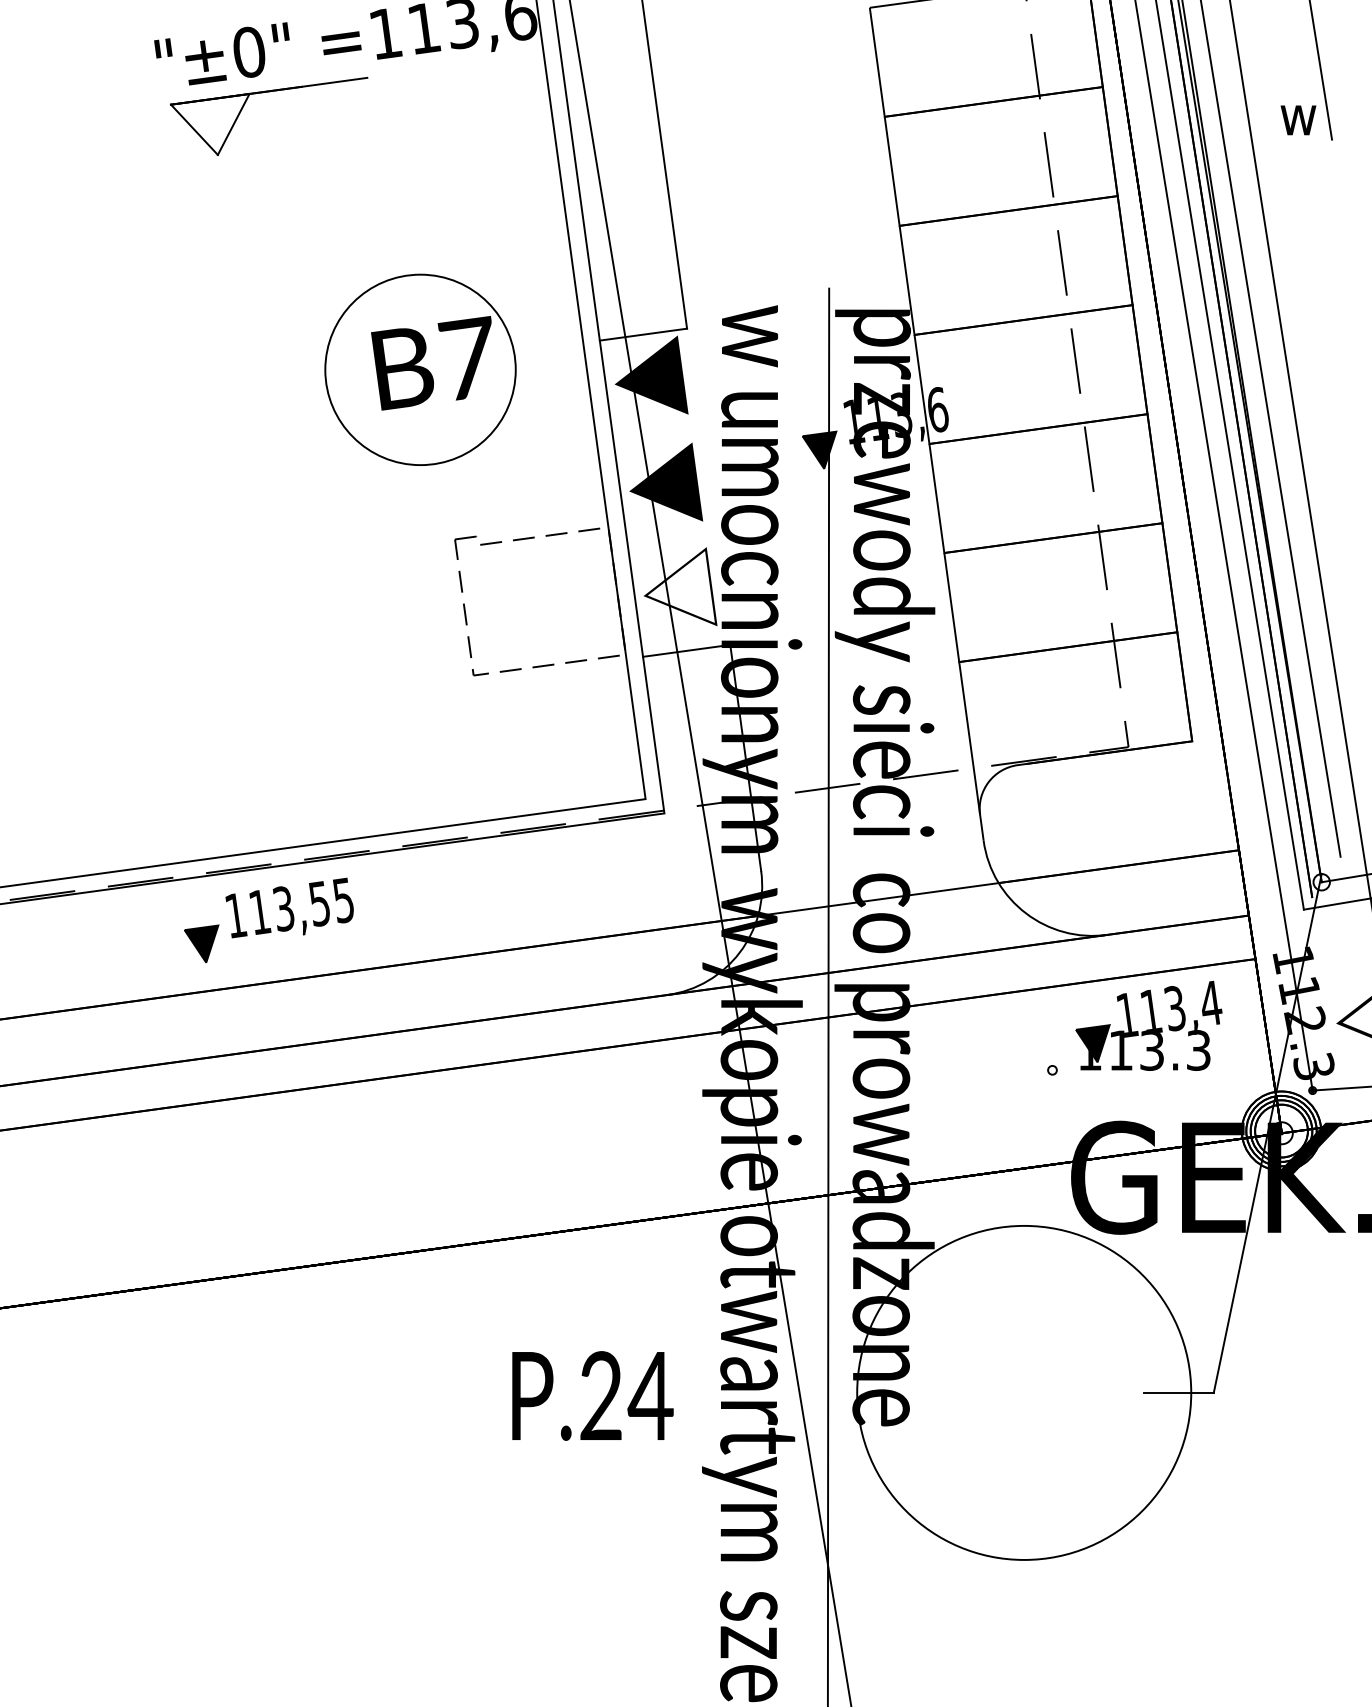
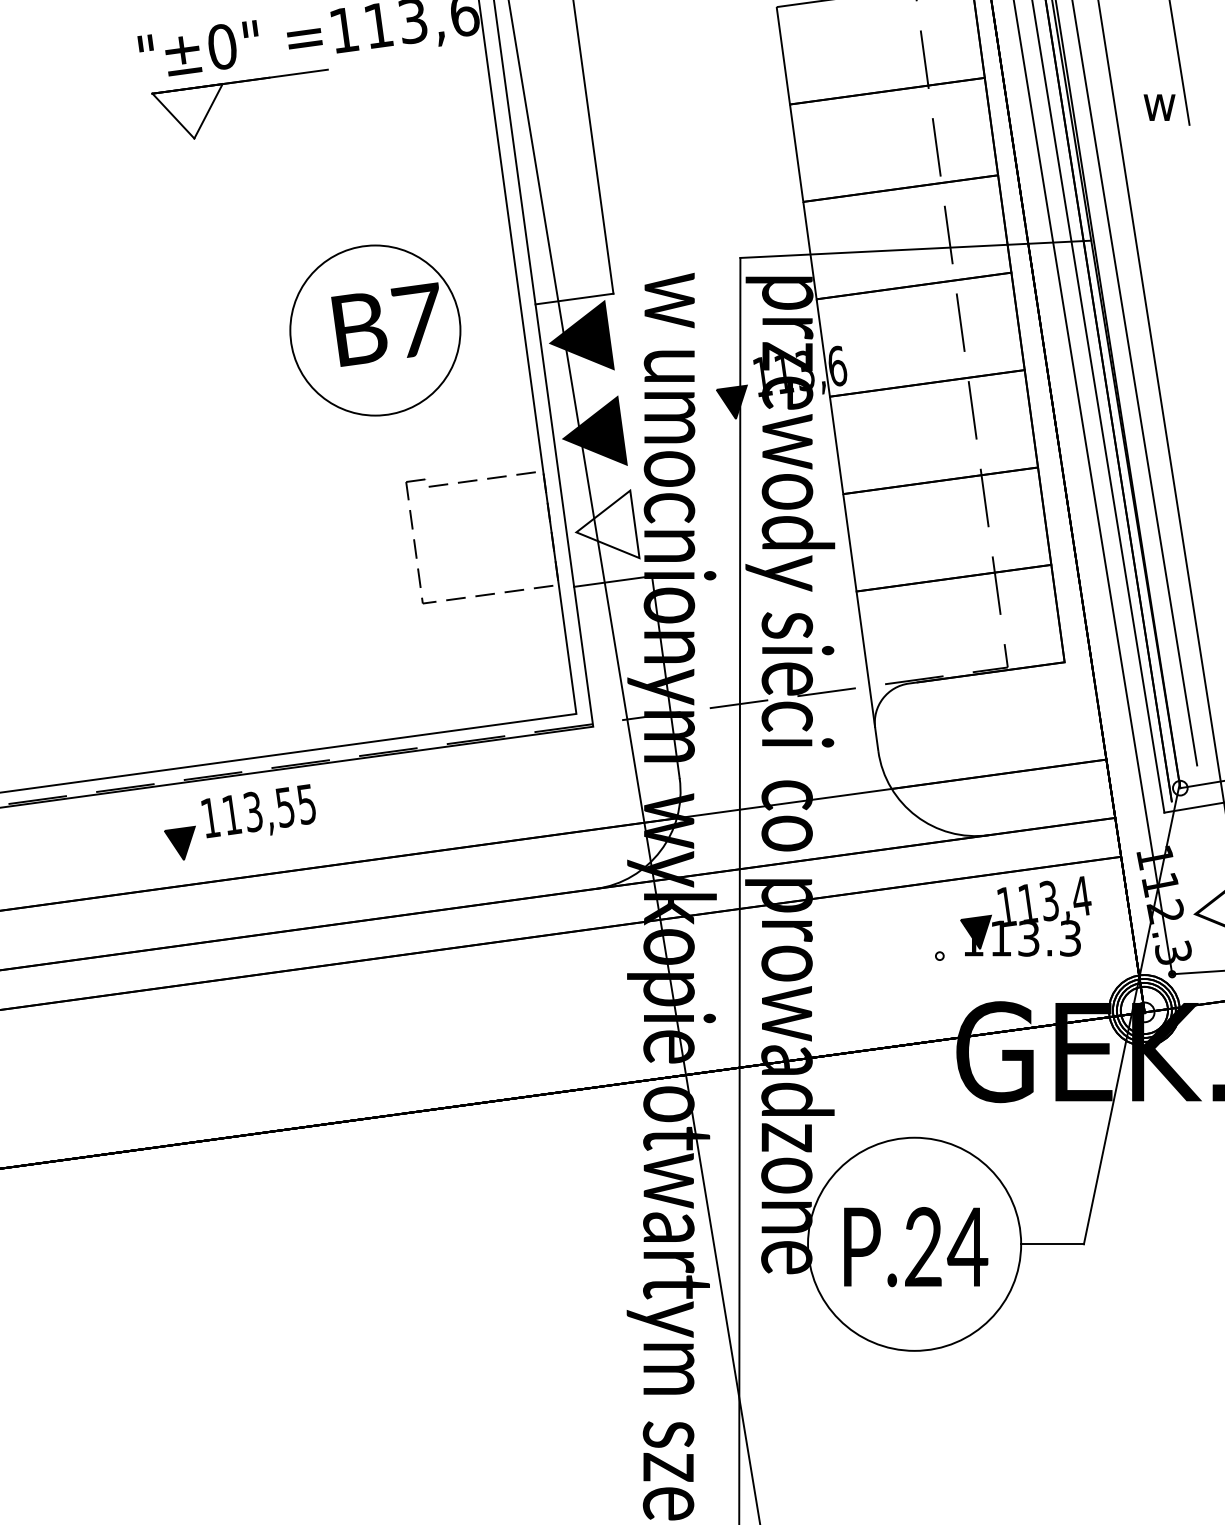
line: (1025, 278) -> (915, 248), added
circle: (1023, 1392) -> (913, 1243), size x0.71
text: (592, 1395) -> (915, 1246), moved

